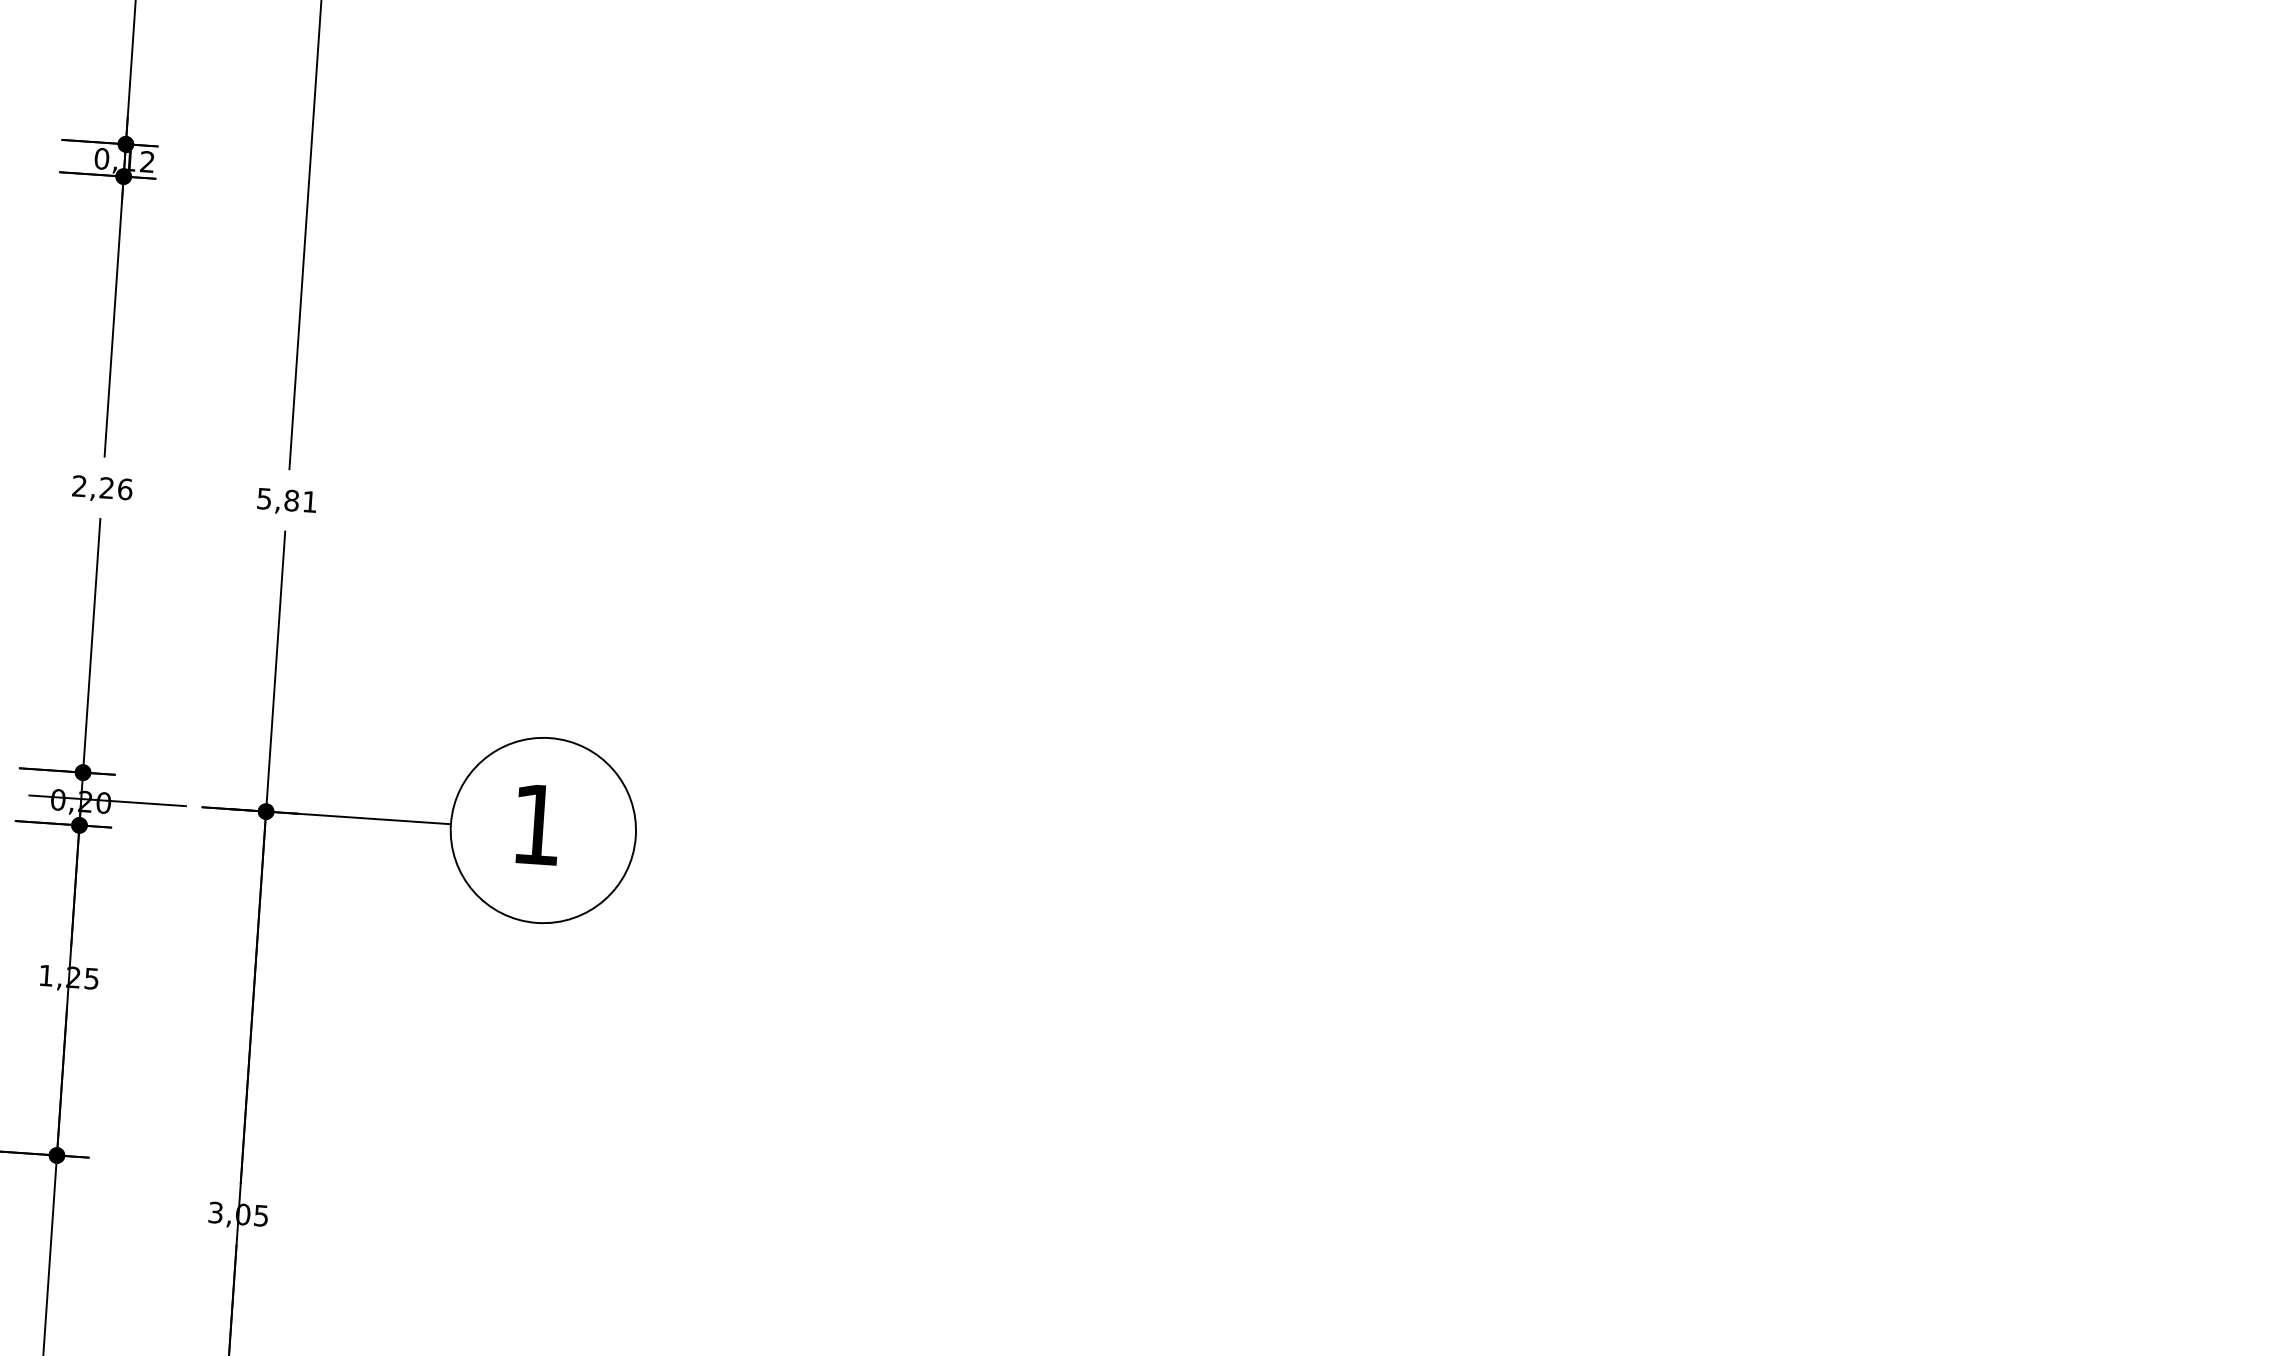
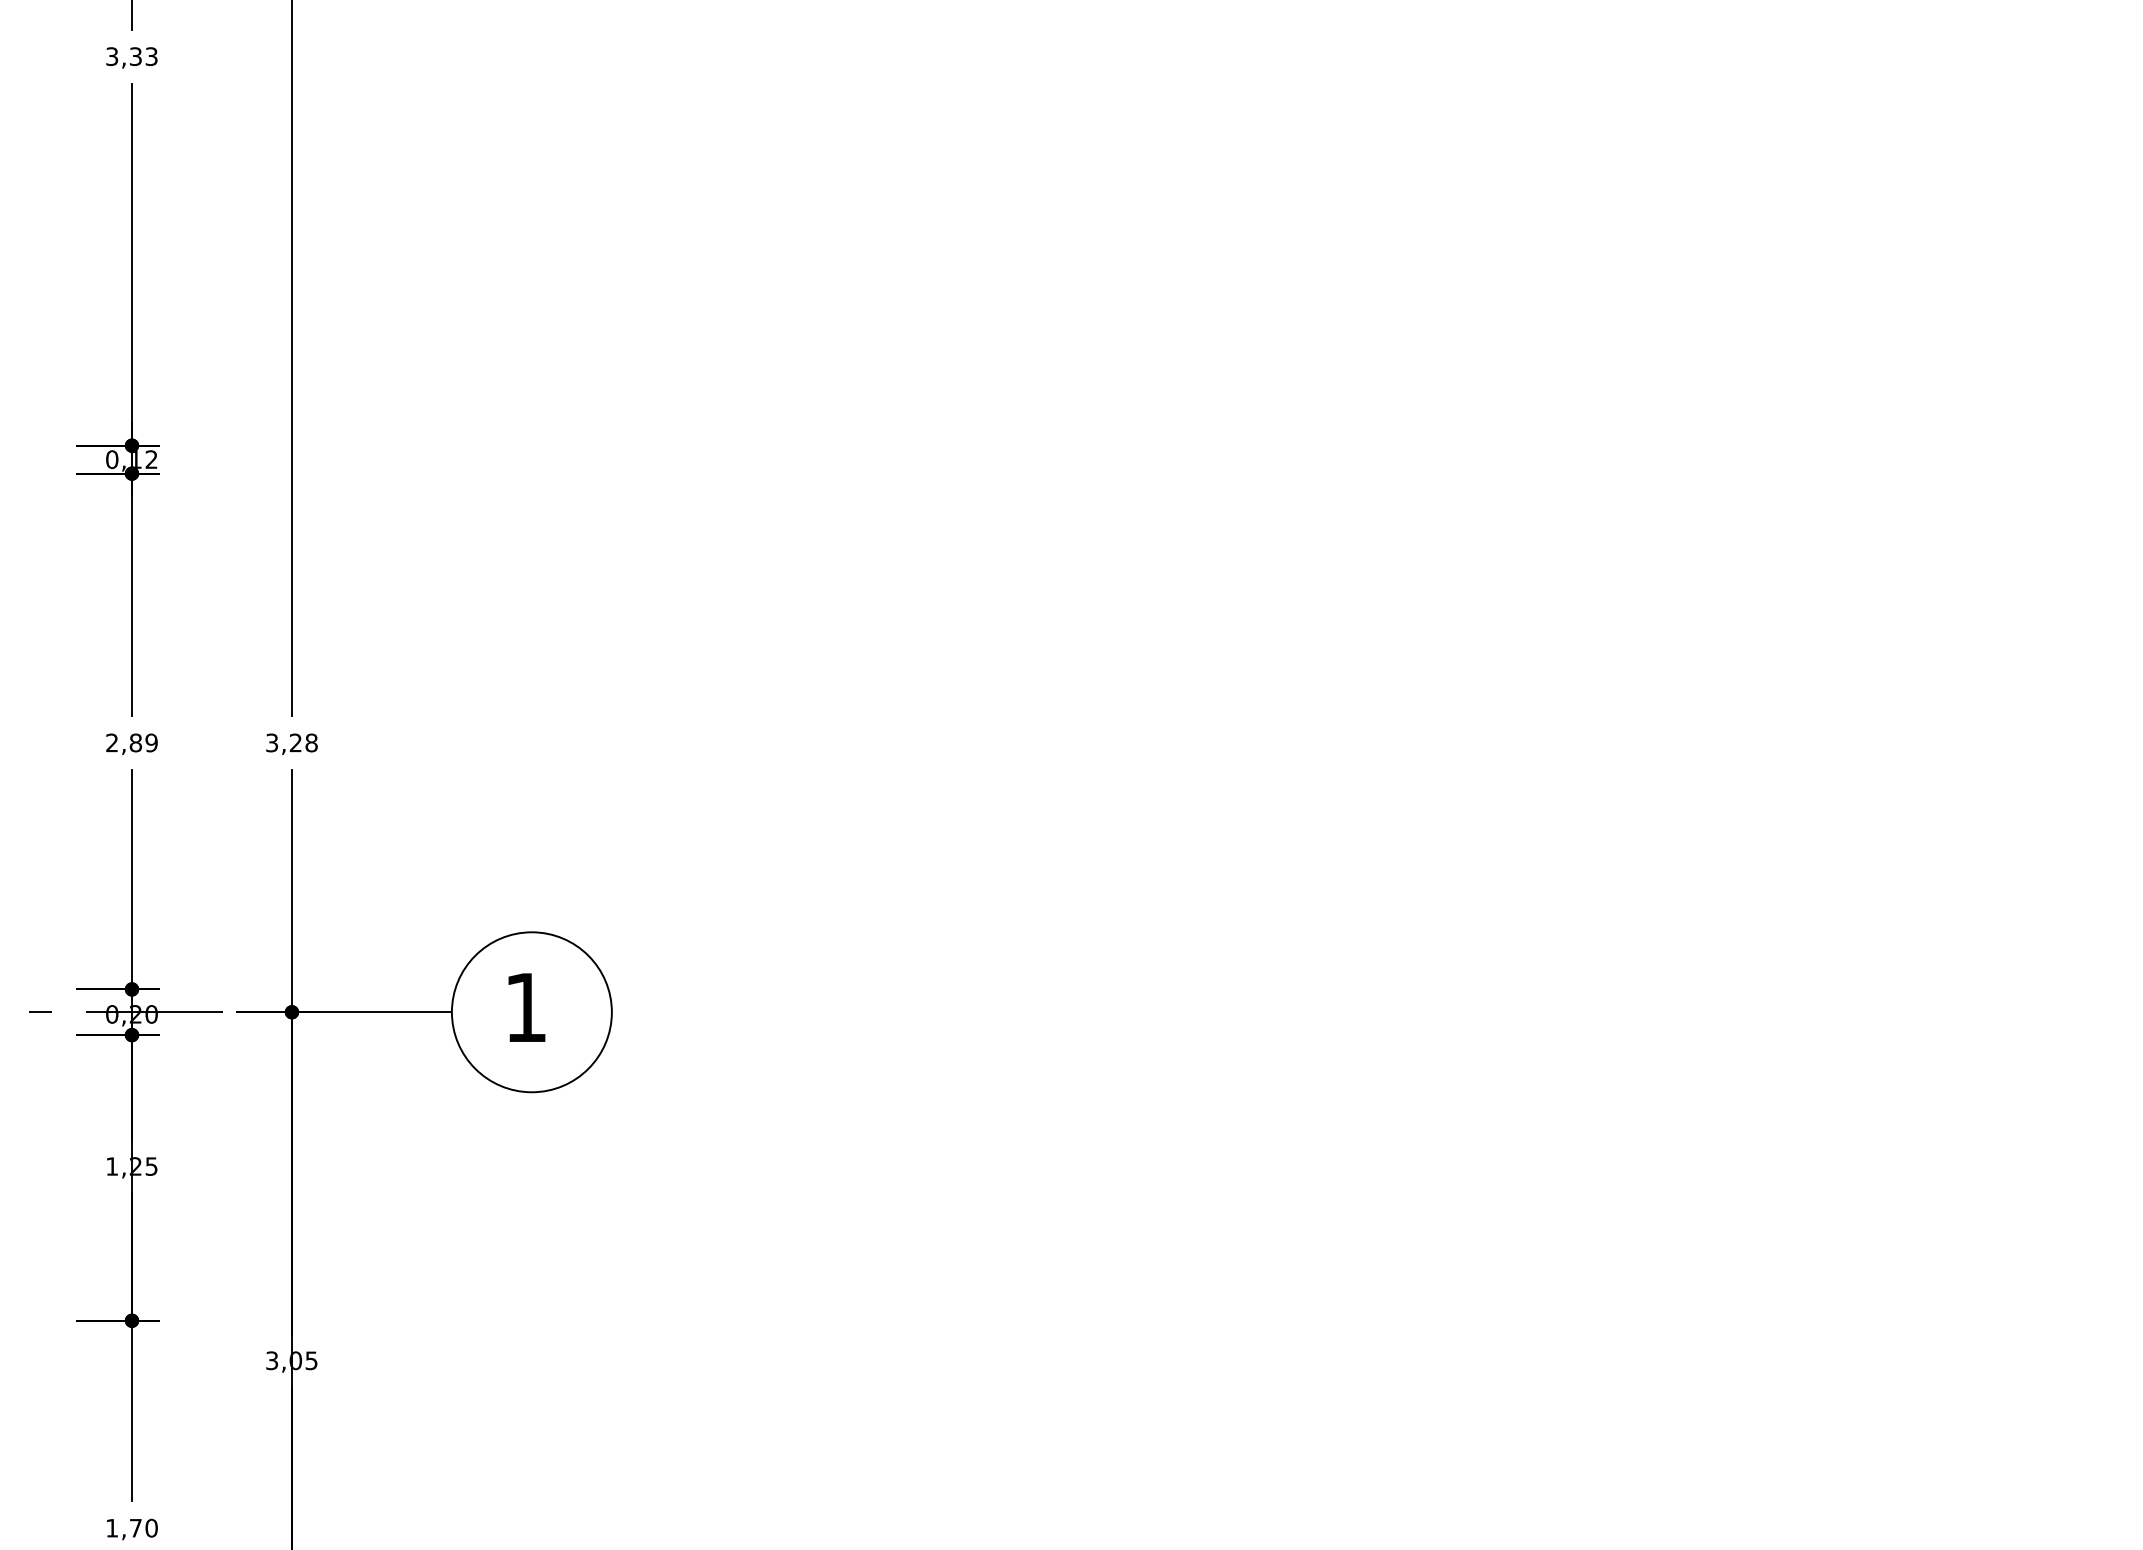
text: (115, 488) -> (143, 742), 2,26 -> 2,89
text: (286, 499) -> (291, 742), 5,81 -> 3,28

